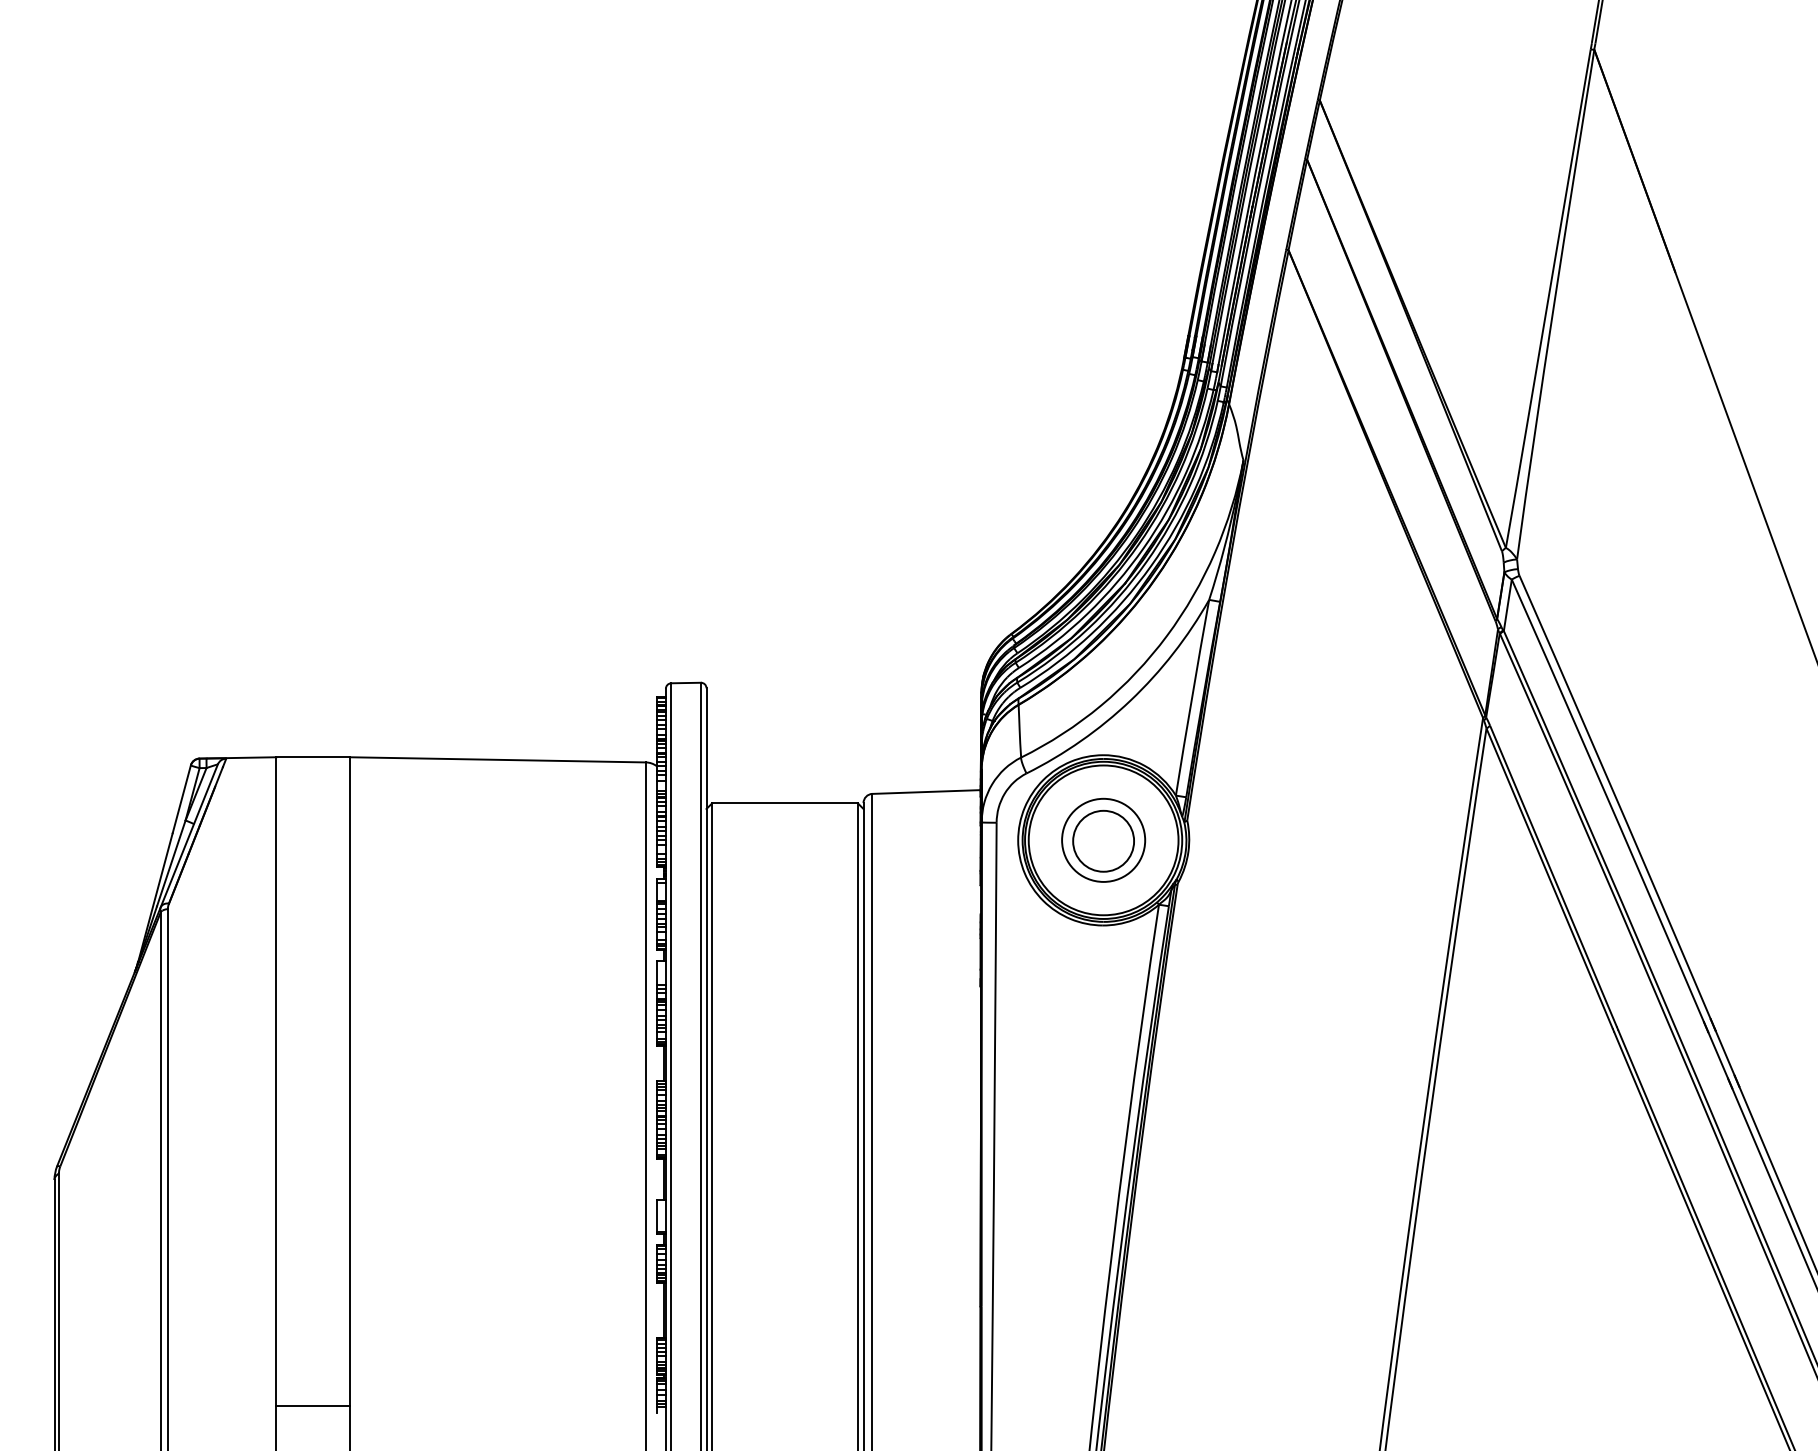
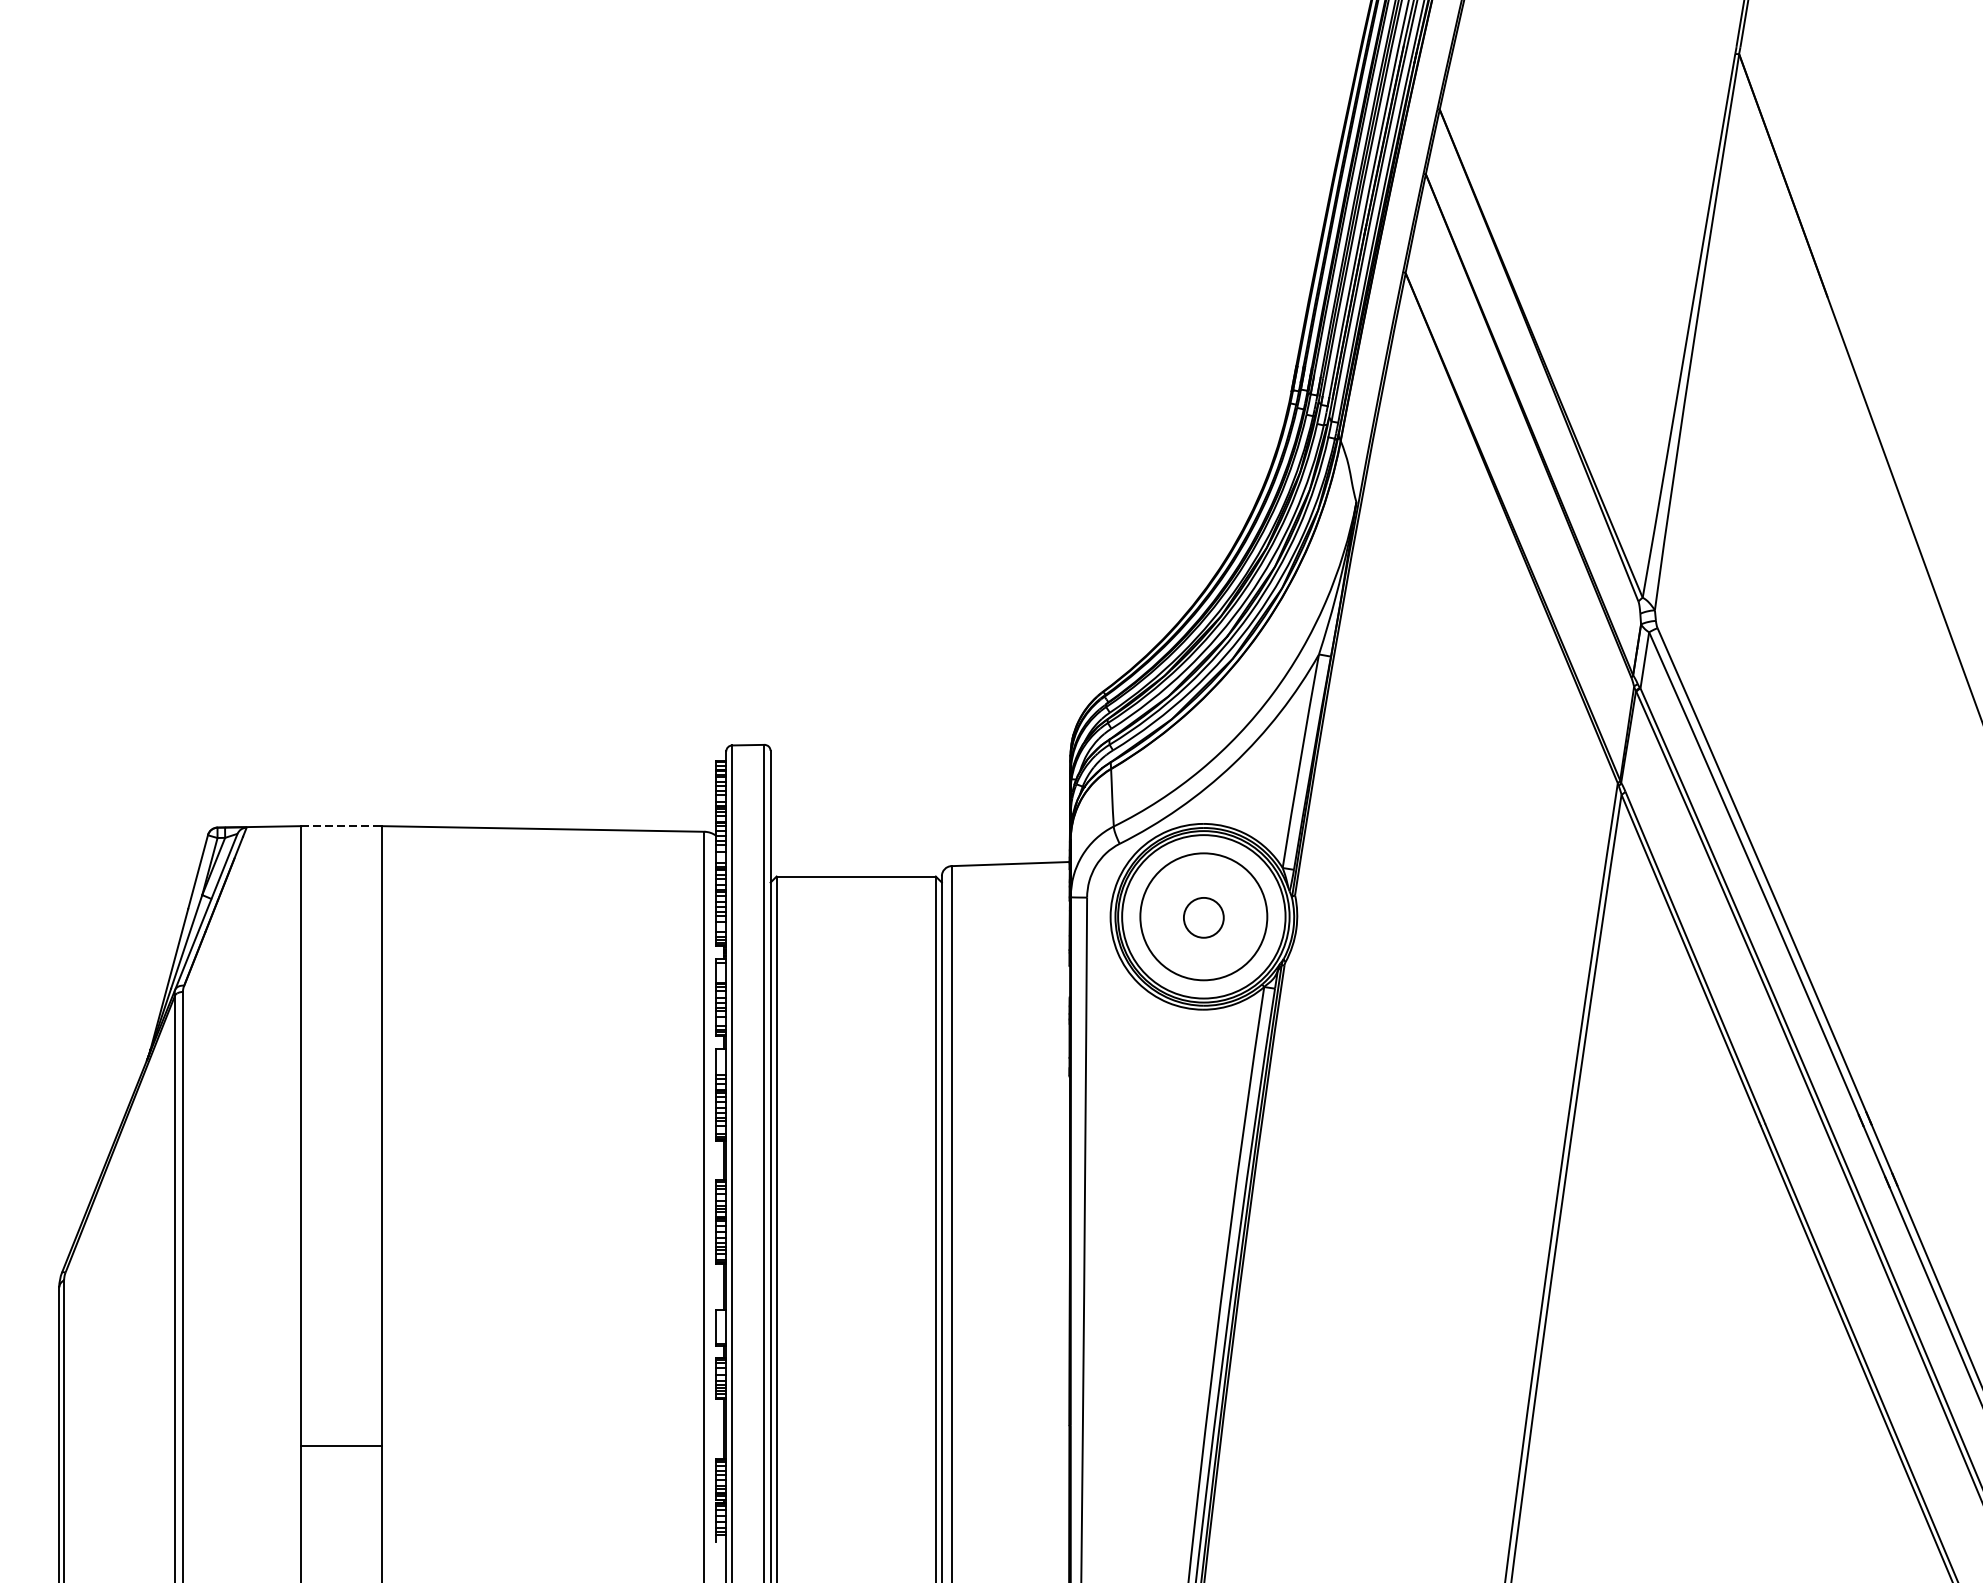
line: (313, 757) -> (341, 826), solid -> dashed
circle: (1103, 839) -> (1203, 915), size x1.4
circle: (1103, 840) -> (1203, 916), size x0.6
line: (313, 1406) -> (341, 1446), moved

